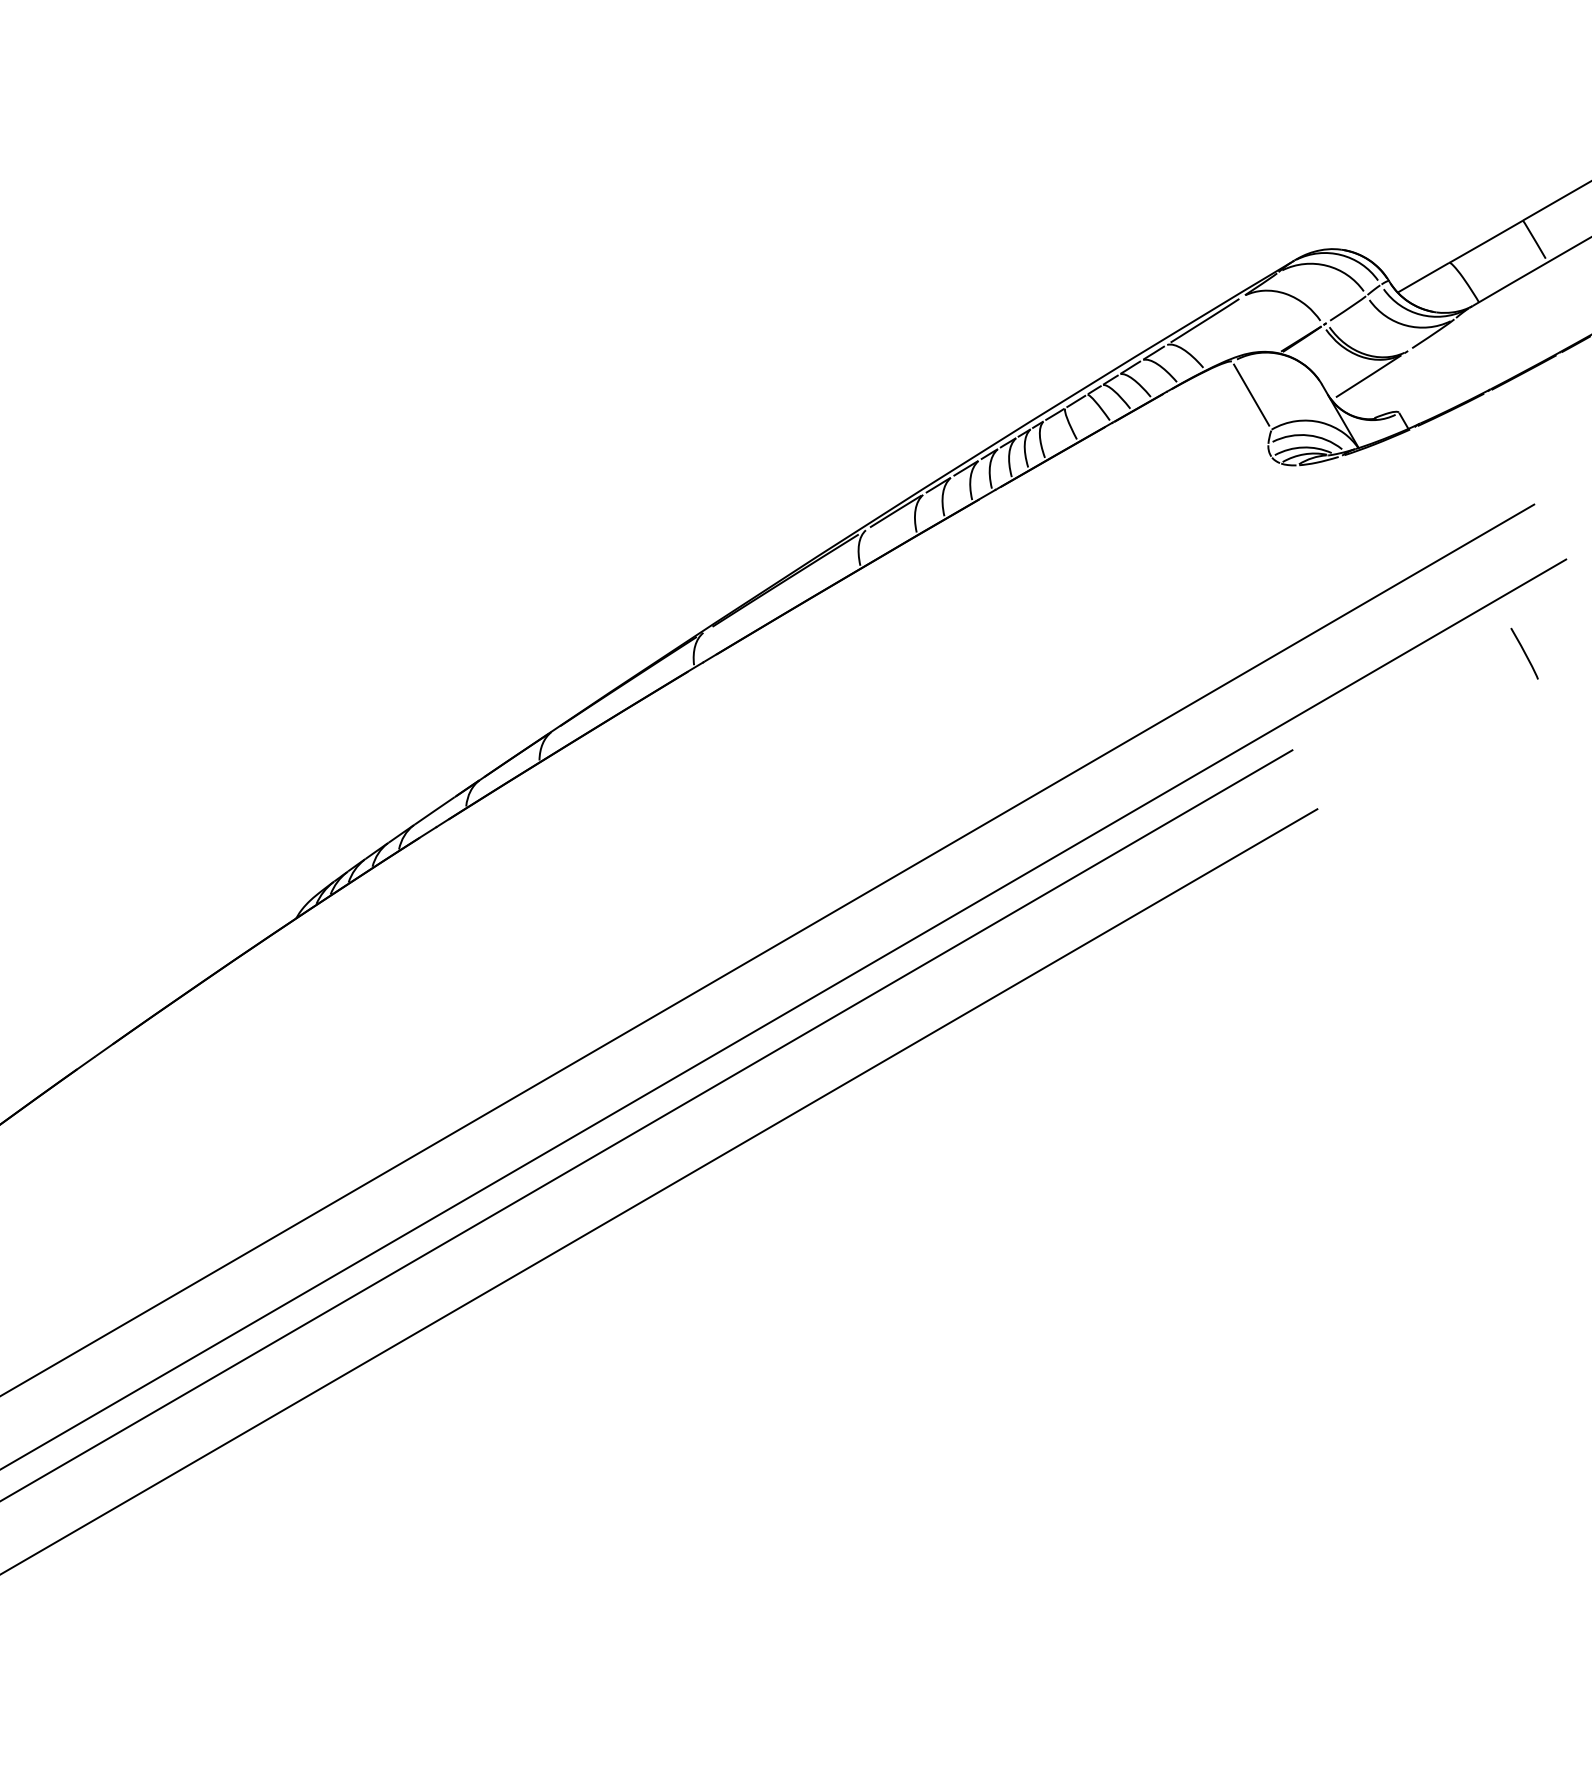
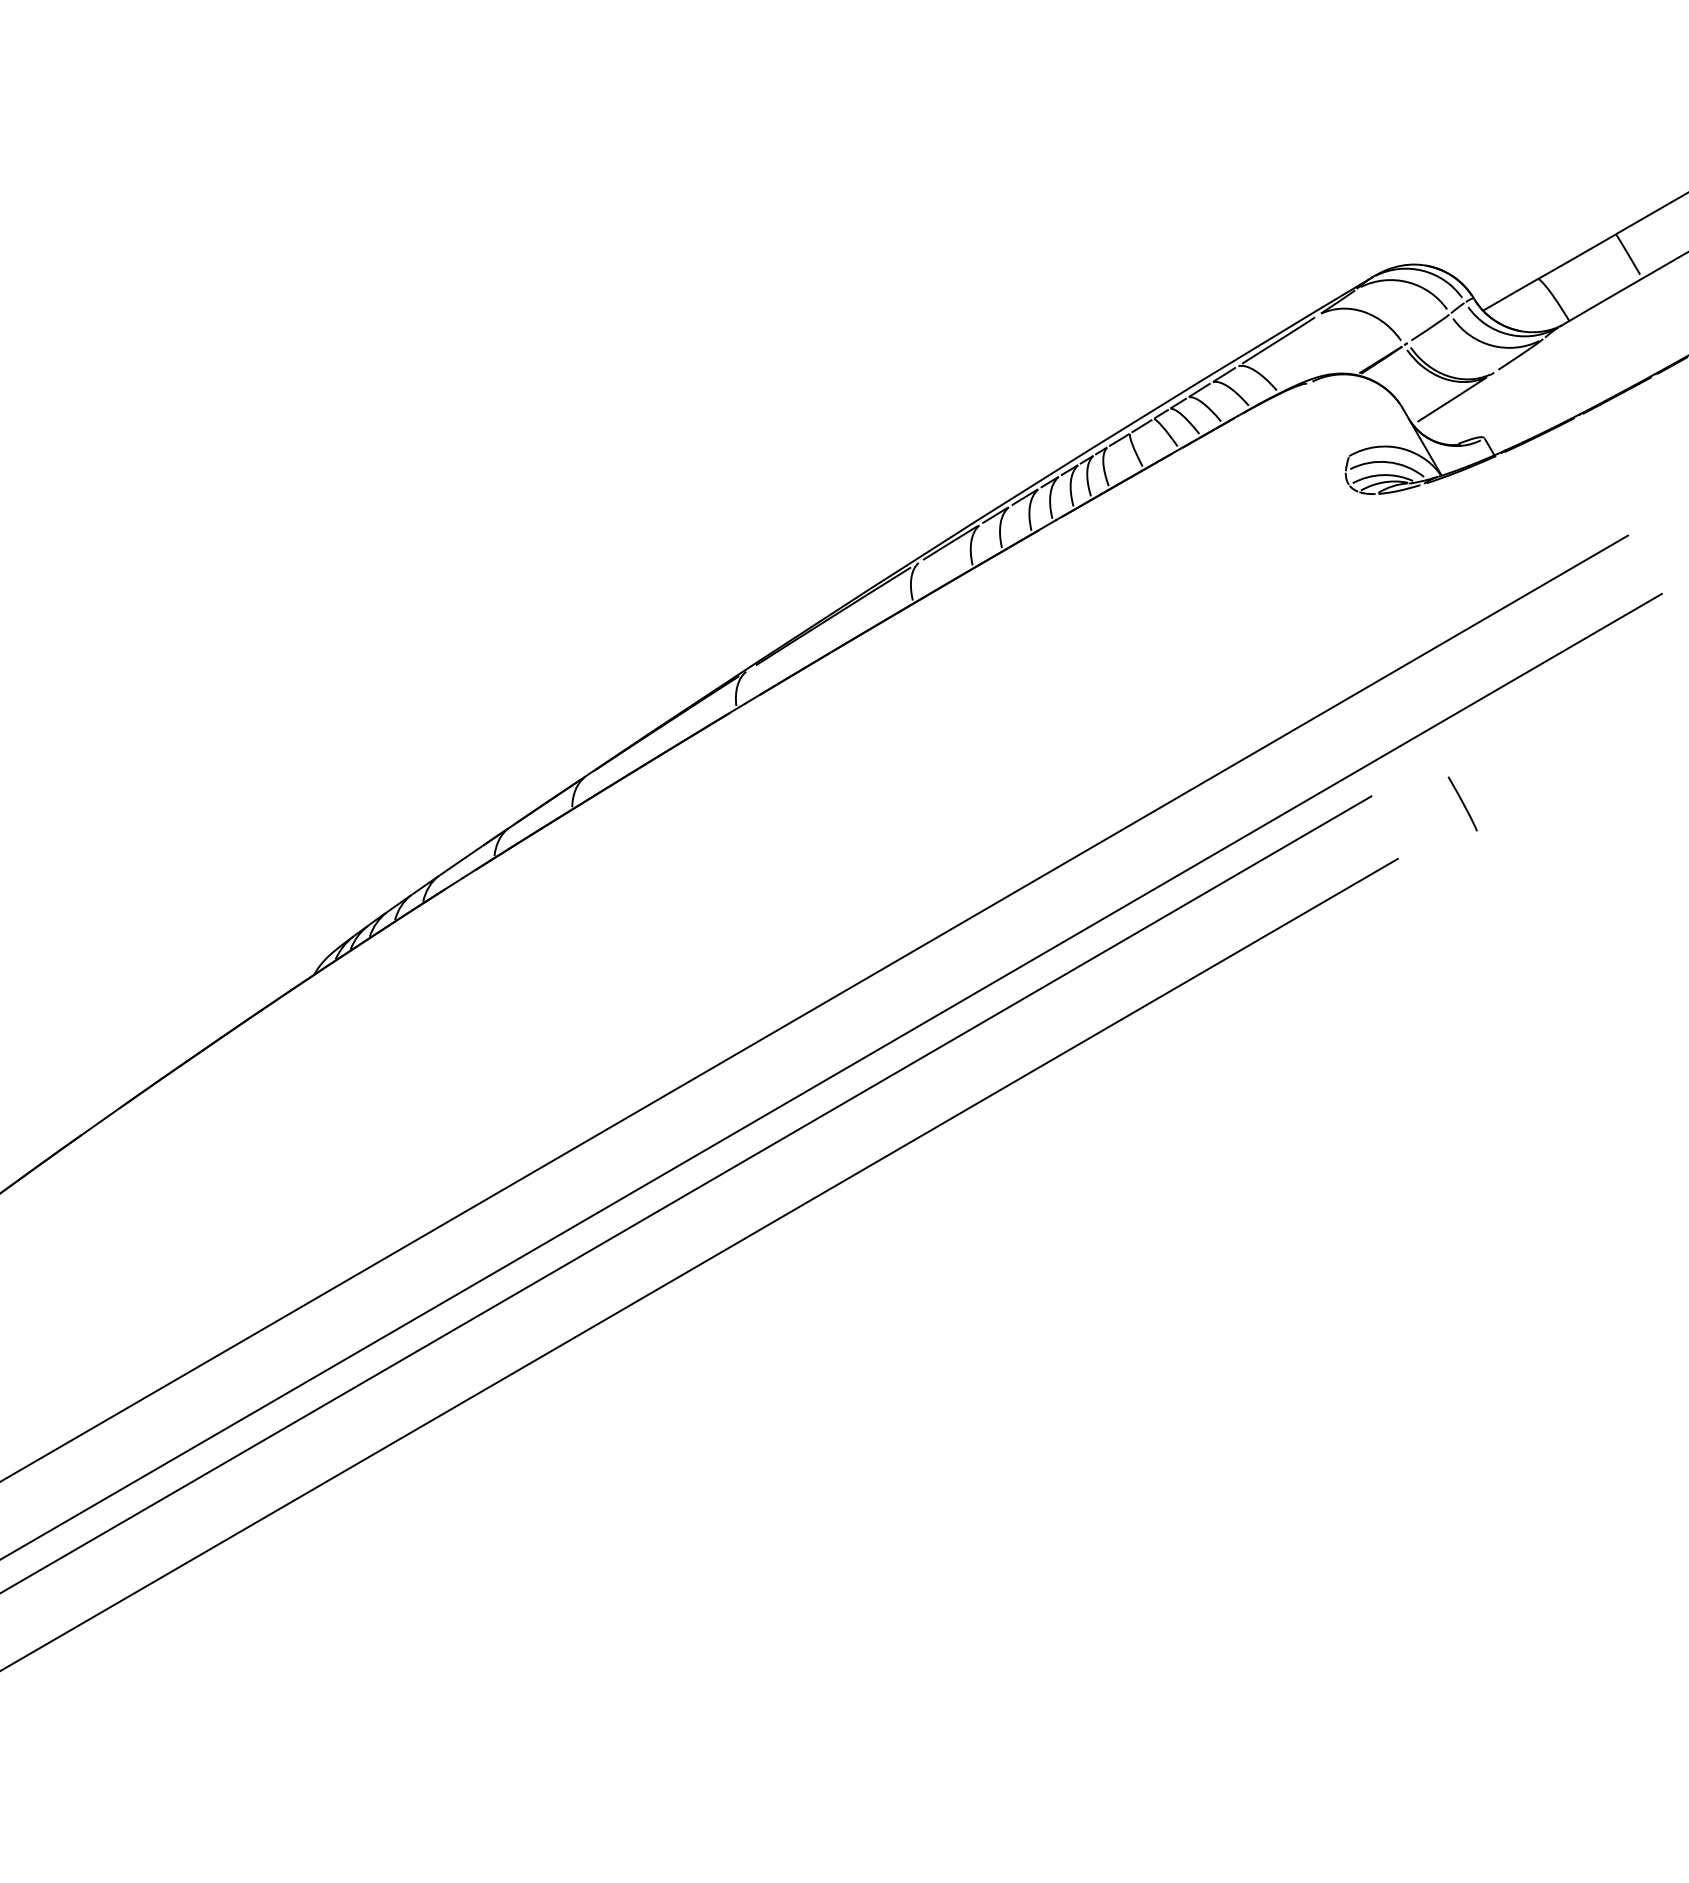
line: (1251, 395) -> (1327, 419), removed
line: (1524, 653) -> (1462, 803), moved

